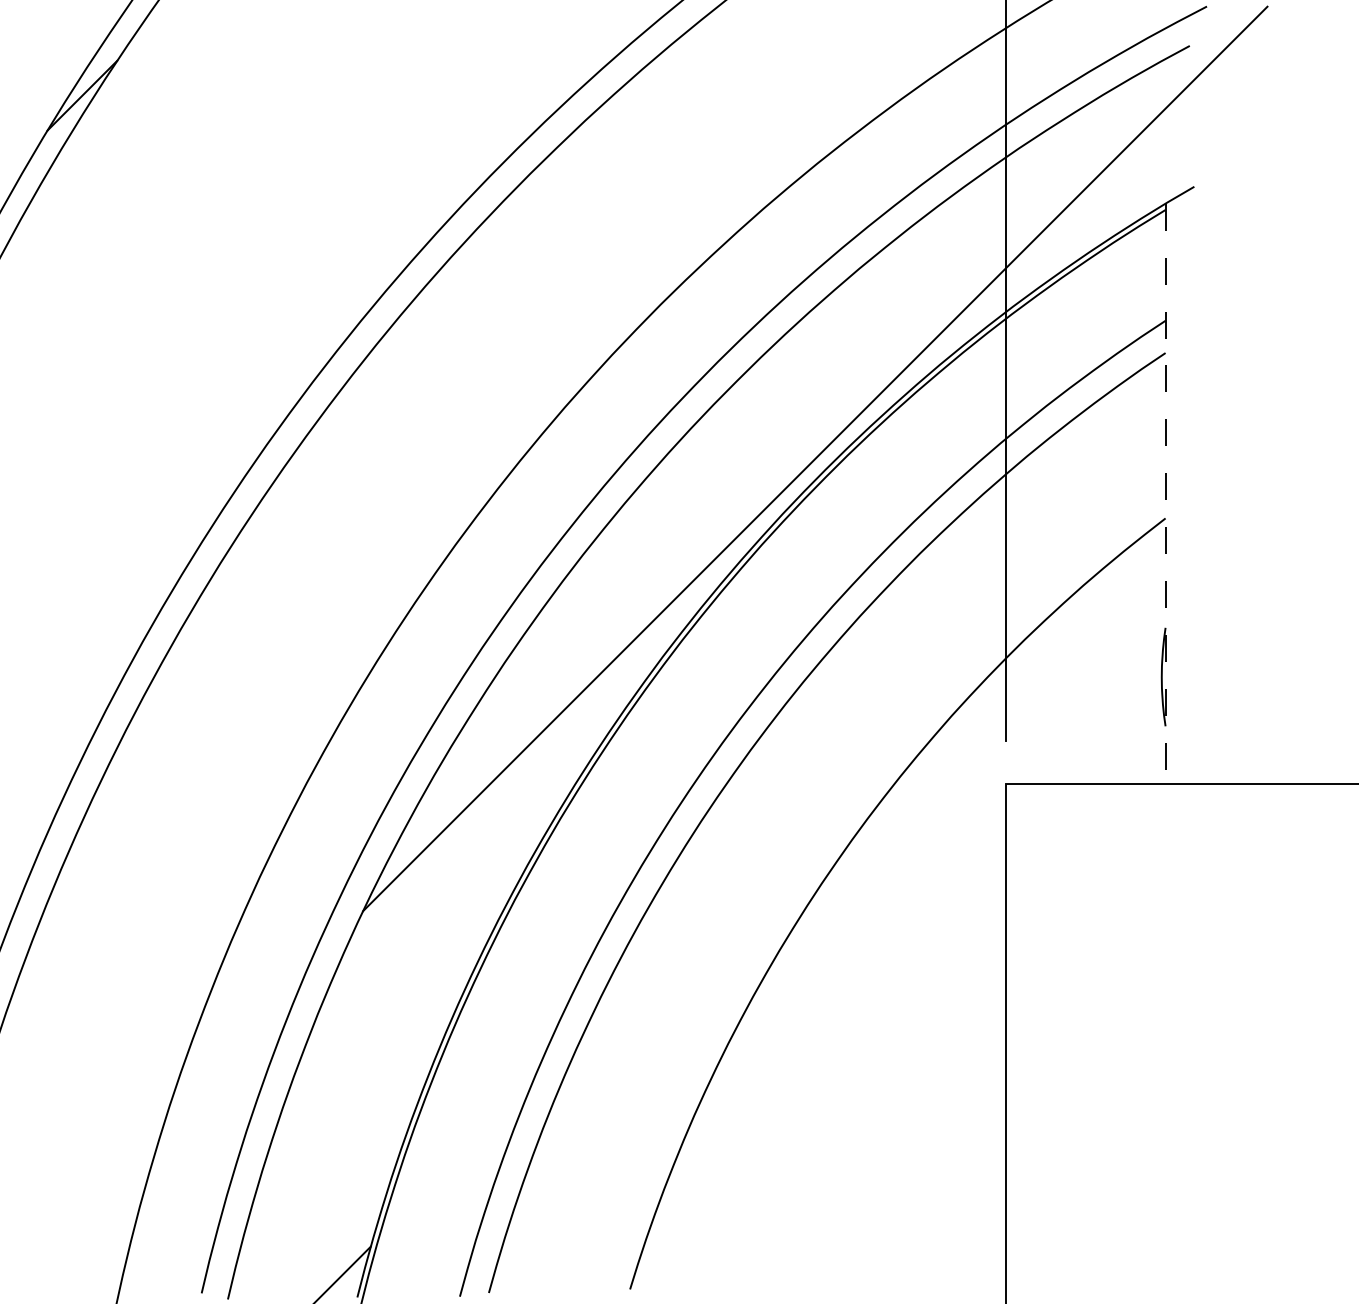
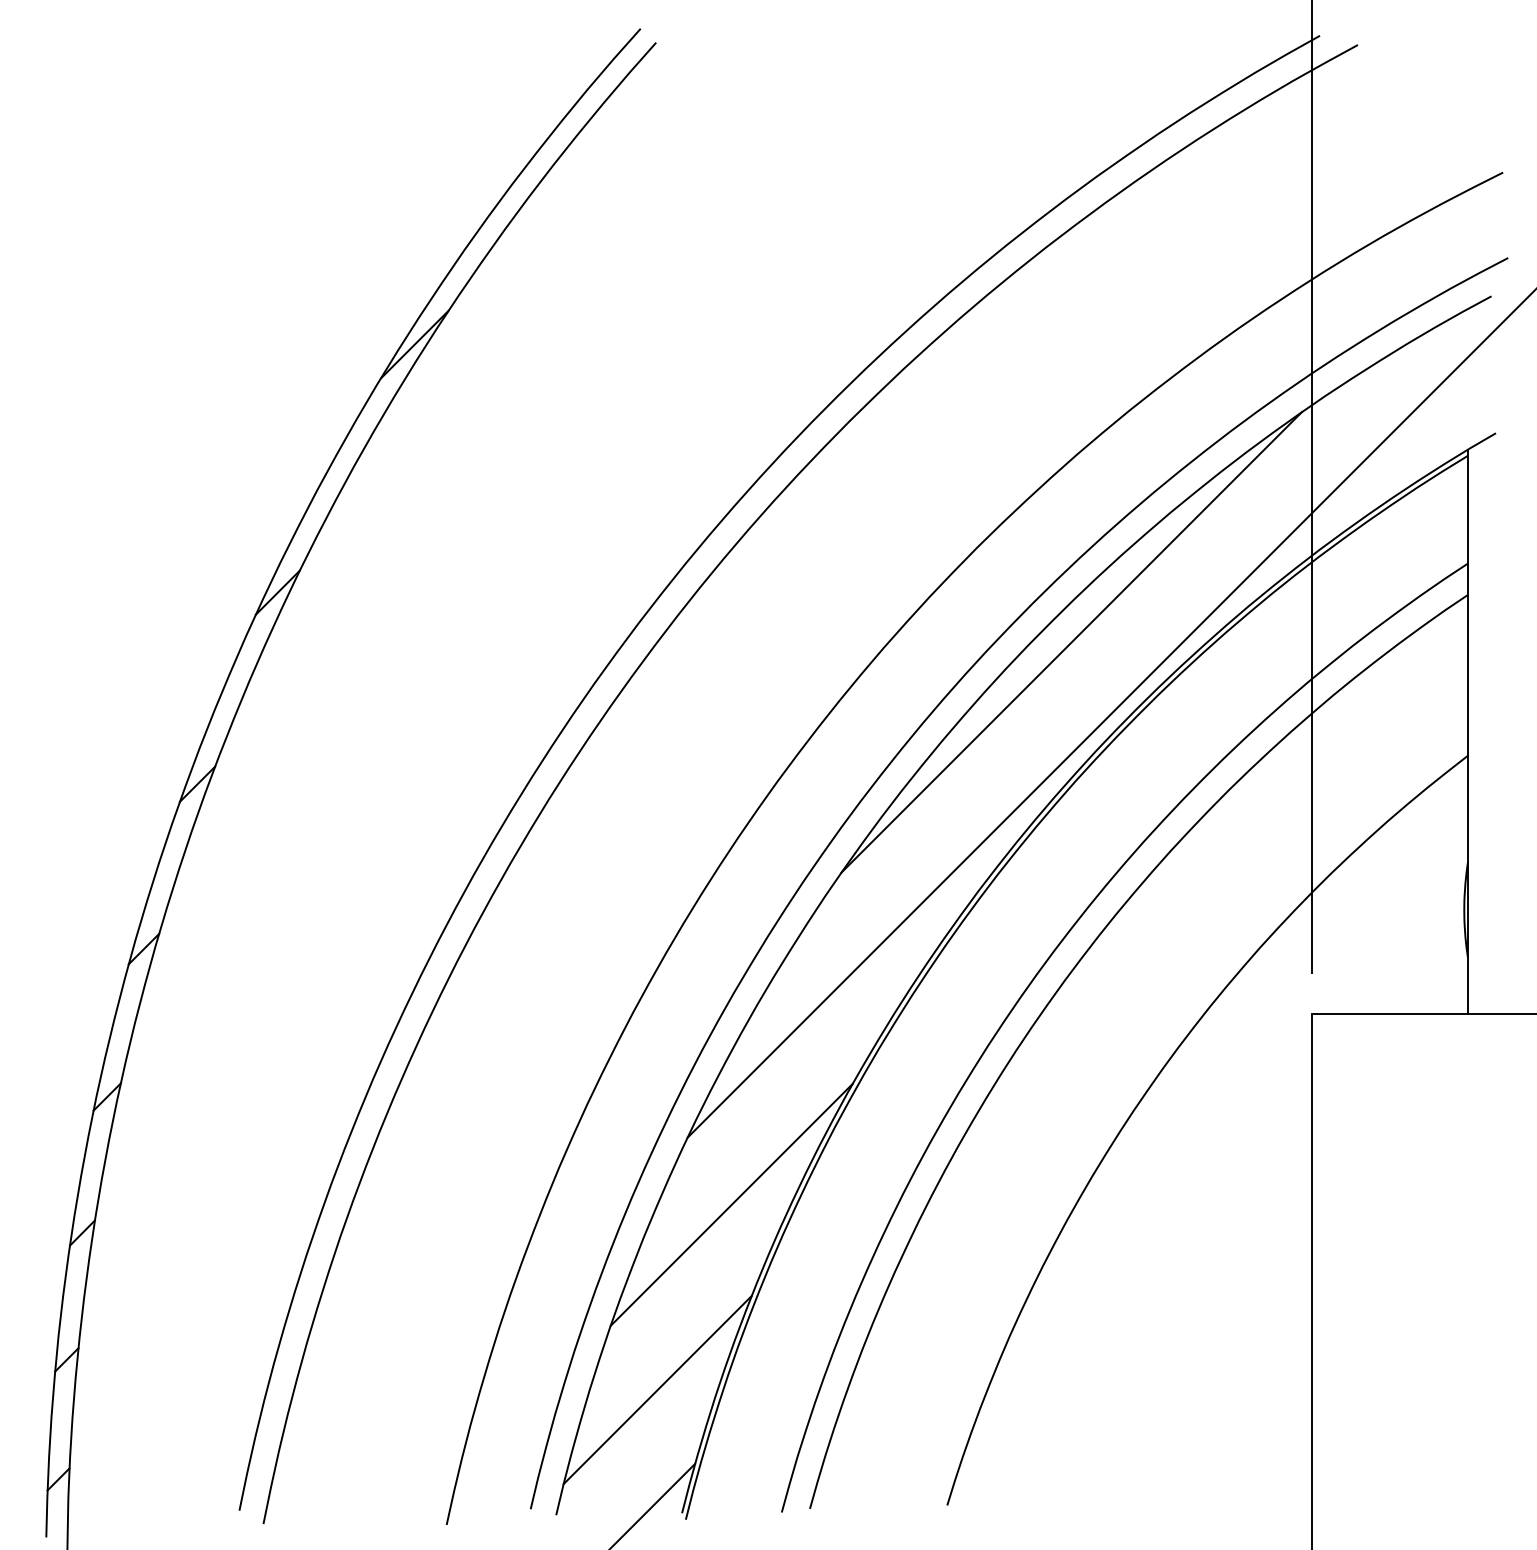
line: (757, 401) -> (1071, 642), added
line: (1165, 494) -> (1467, 732), dashed -> solid
line: (408, 979) -> (731, 1204), added
line: (332, 1171) -> (657, 1390), added

